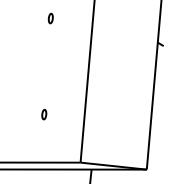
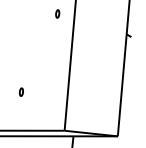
part: (50, 17) -> (57, 13), moved
part: (43, 113) -> (20, 91), moved

